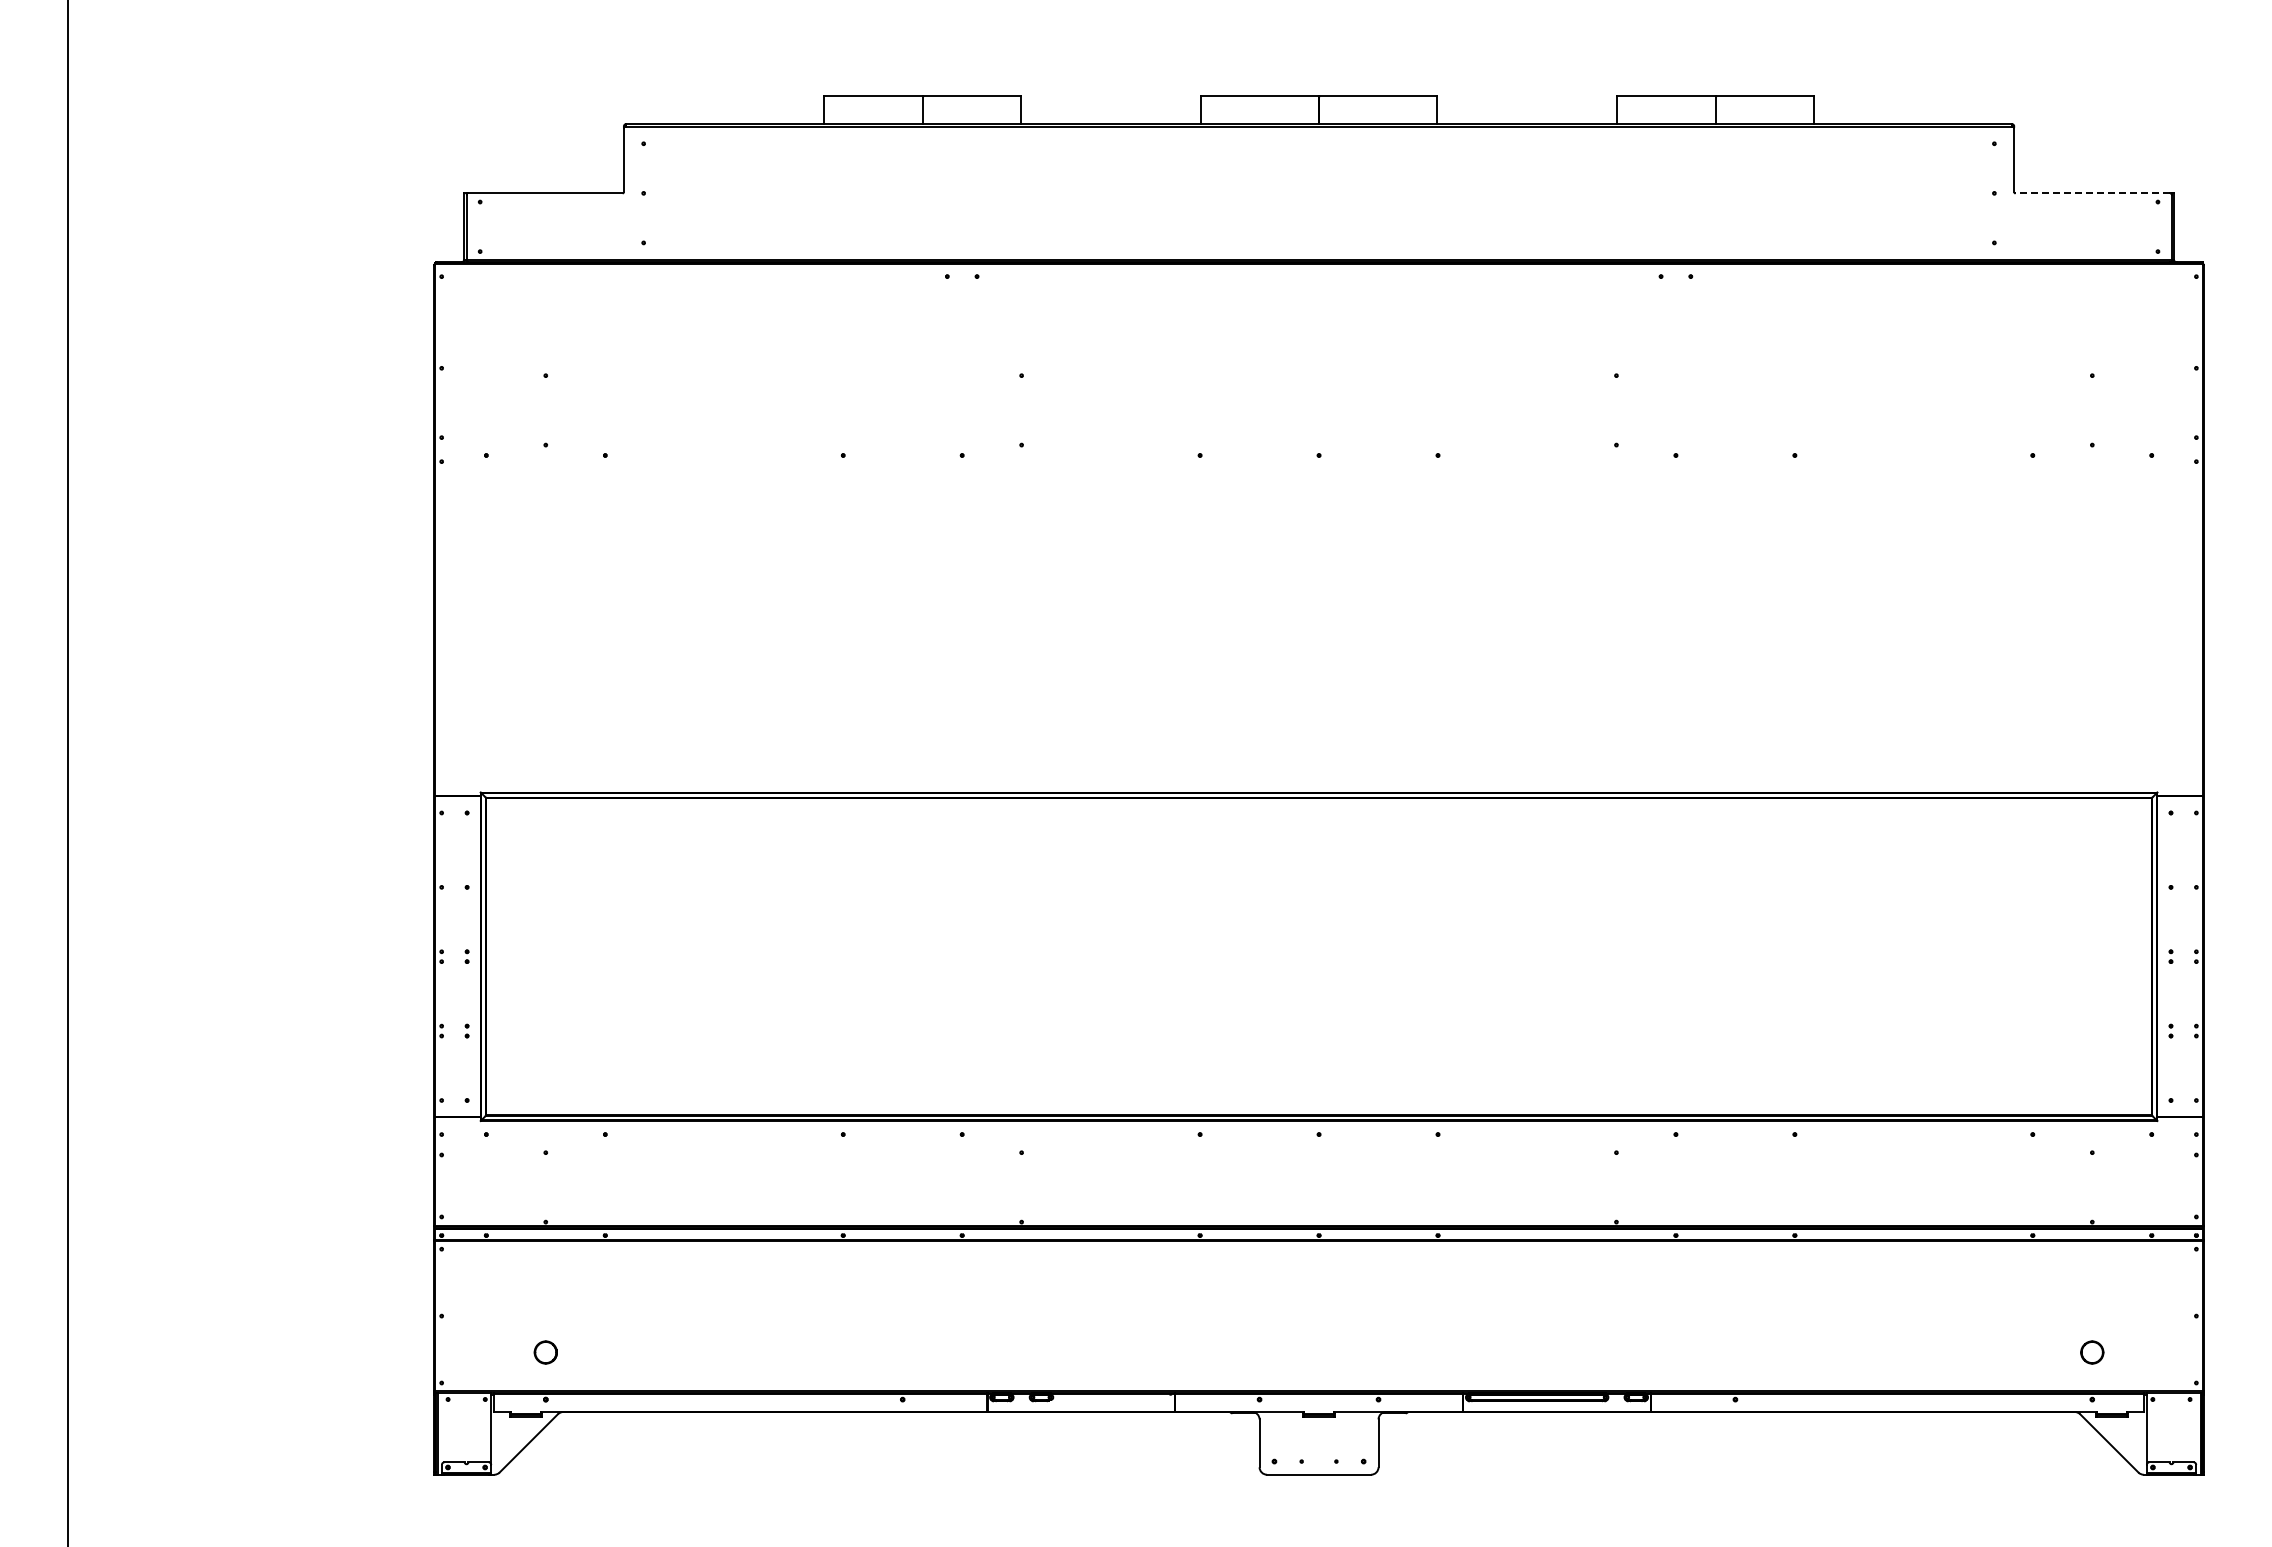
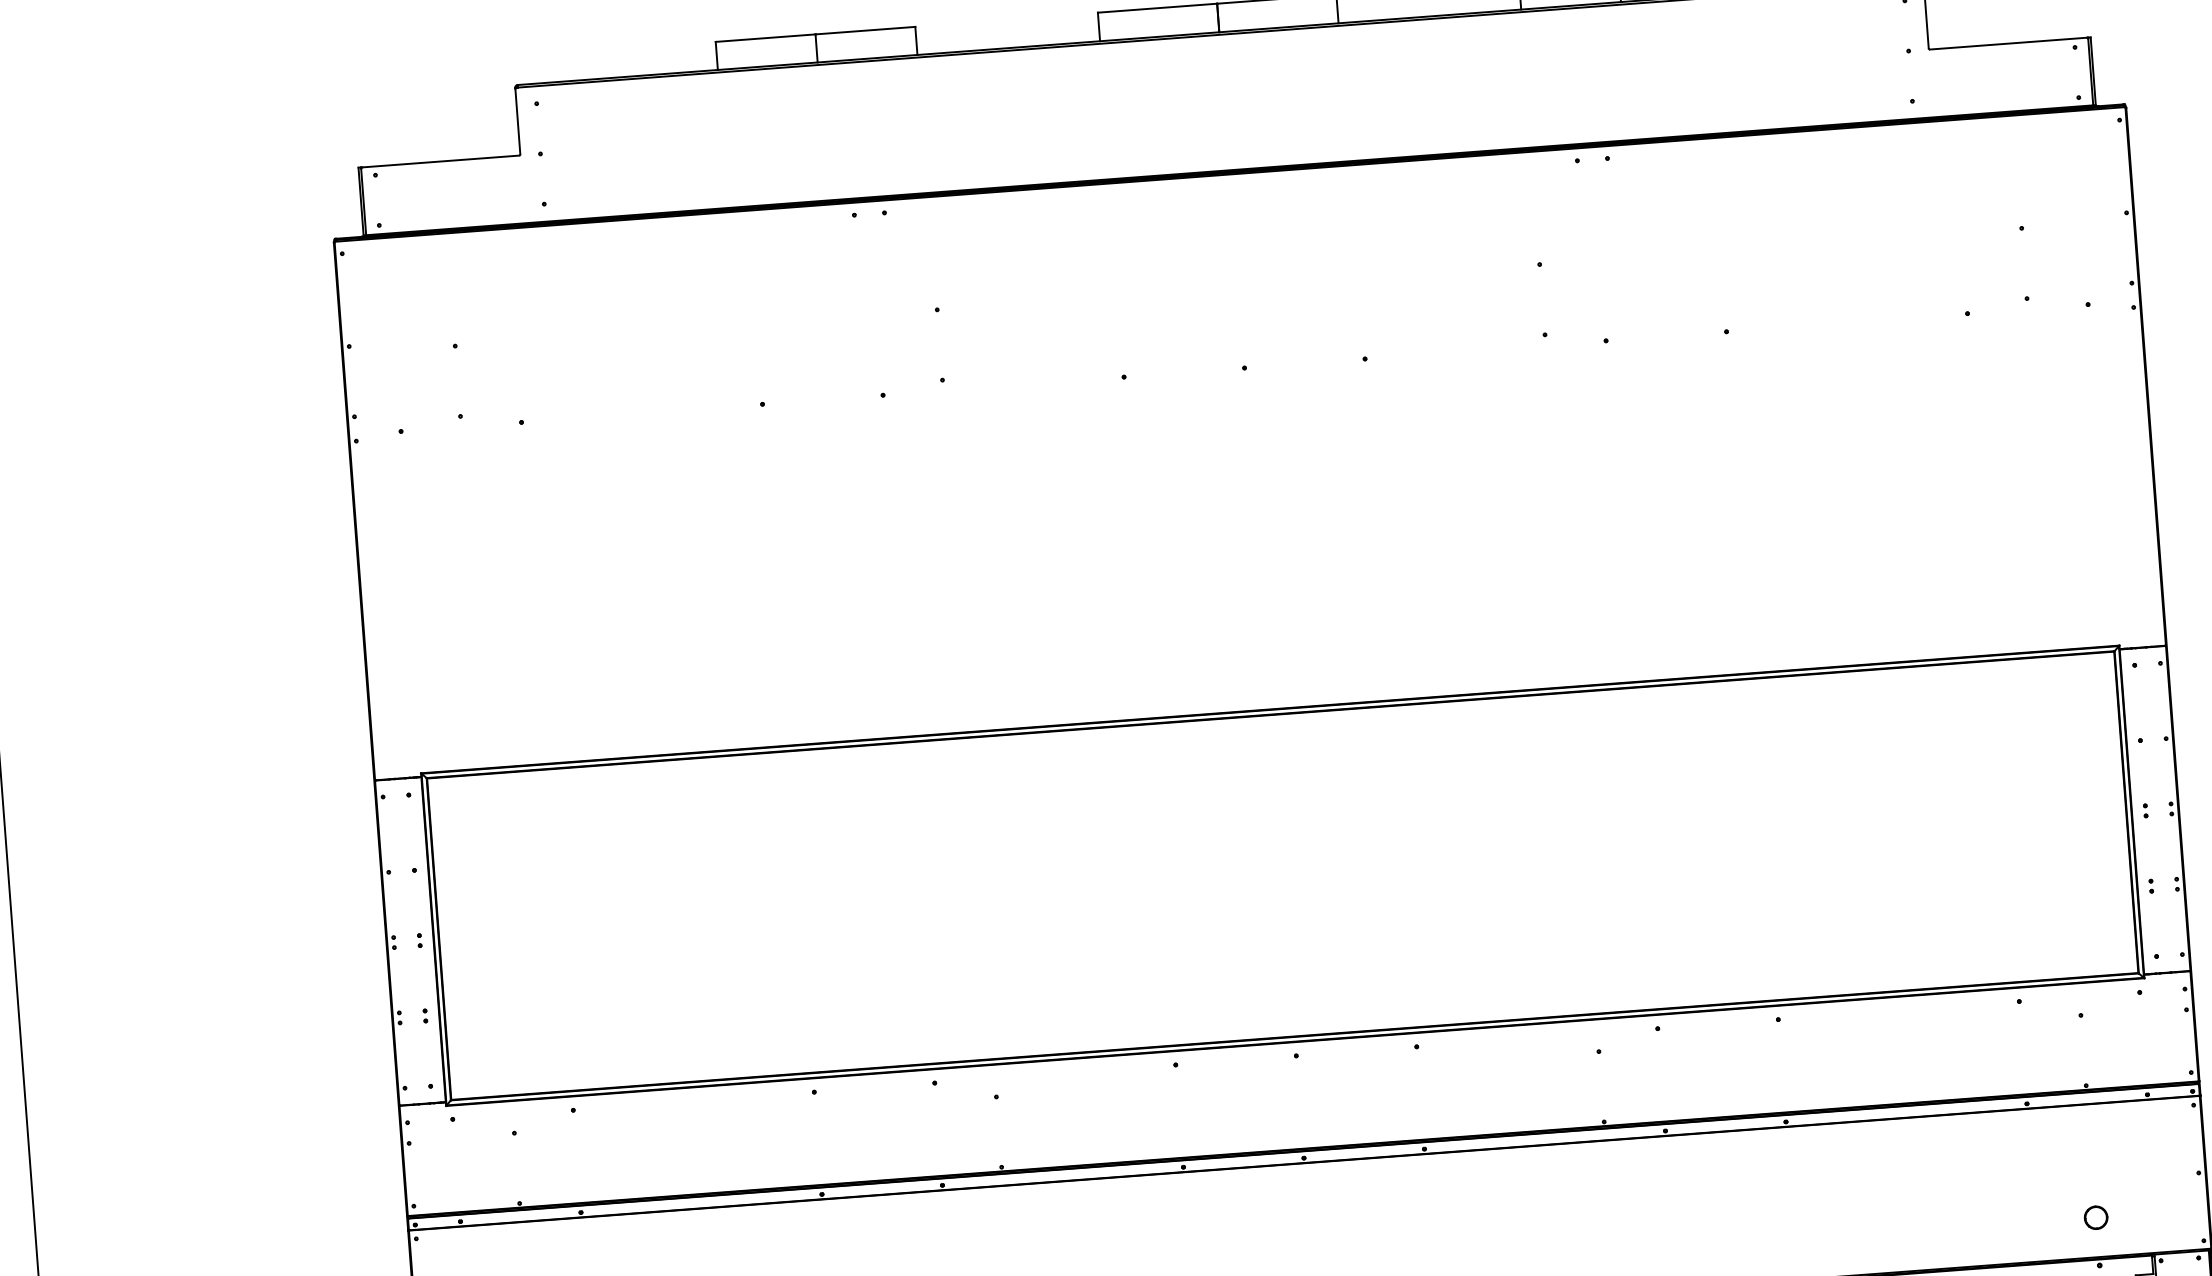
line: (2092, 193) -> (2008, 43), dashed -> solid

